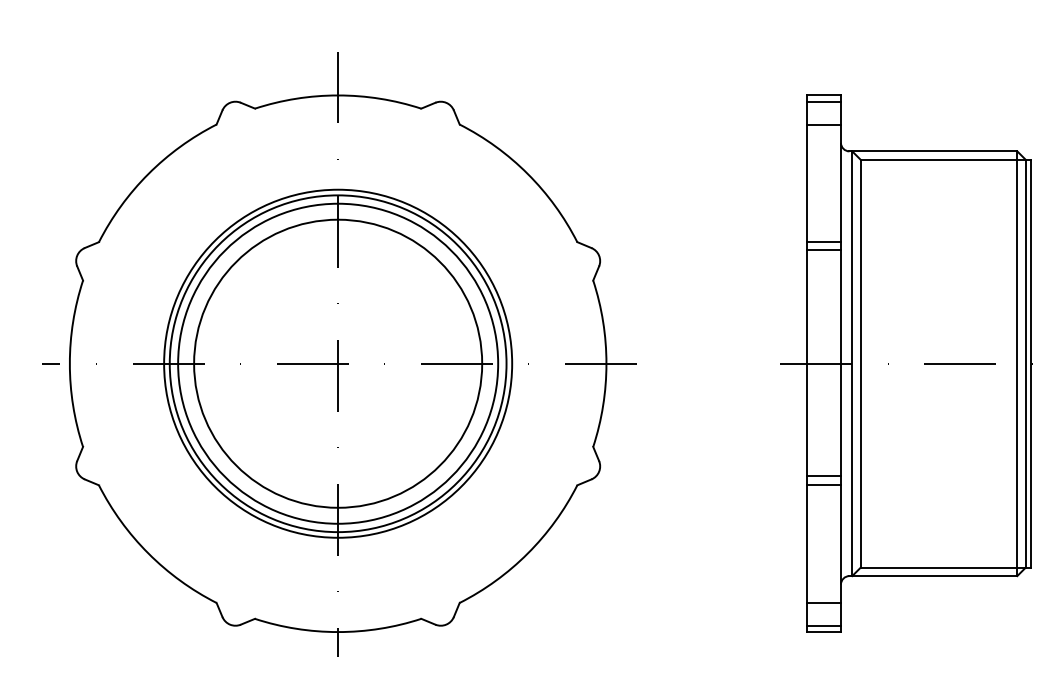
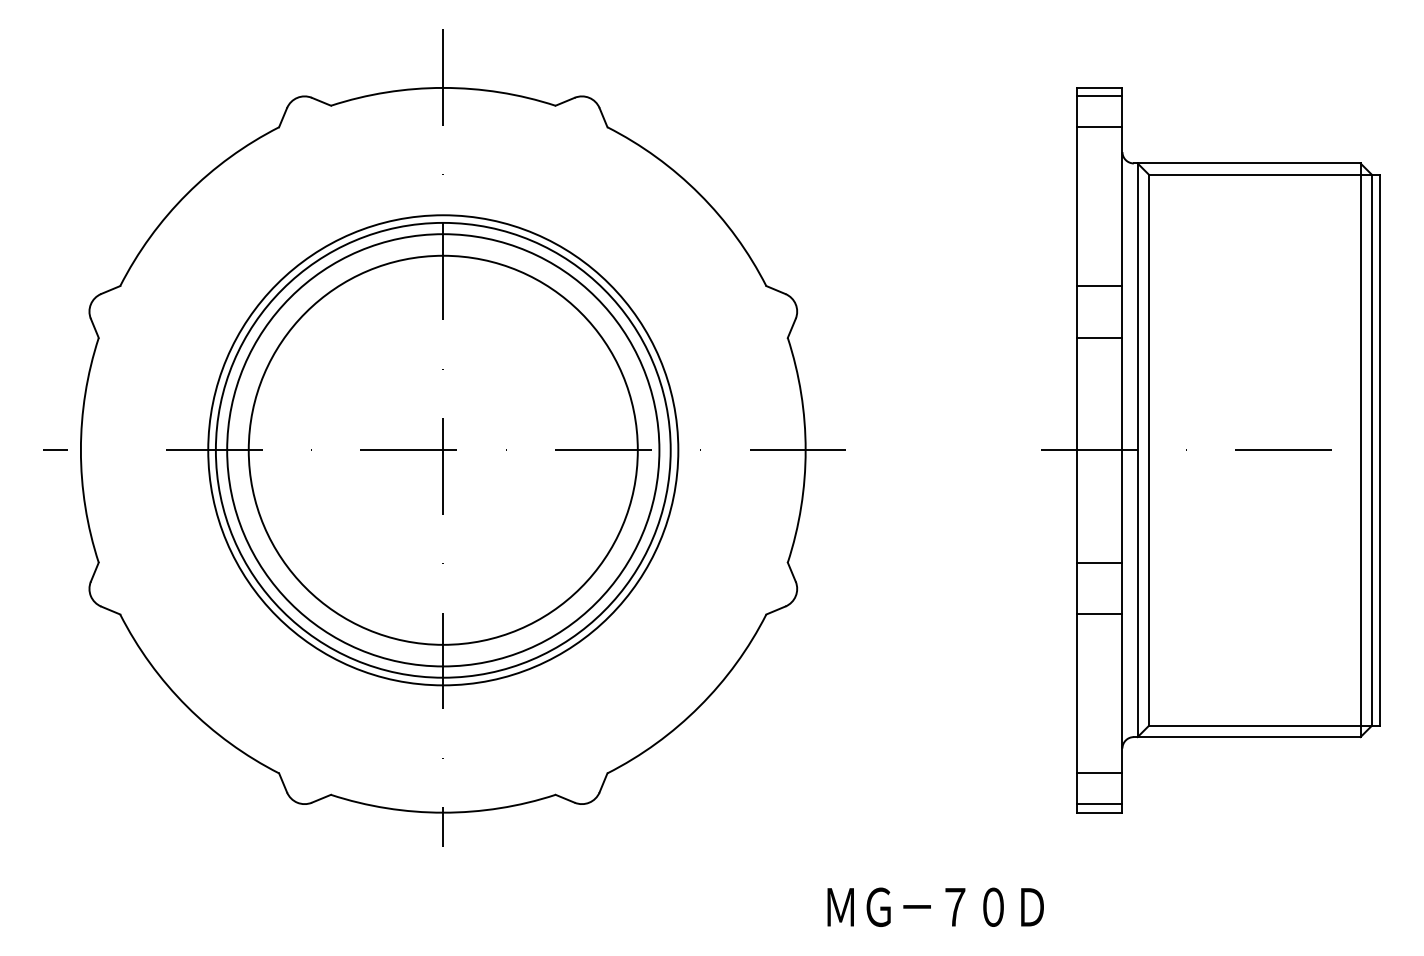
line: (824, 249) -> (1099, 337), moved
line: (824, 475) -> (1099, 562), moved

